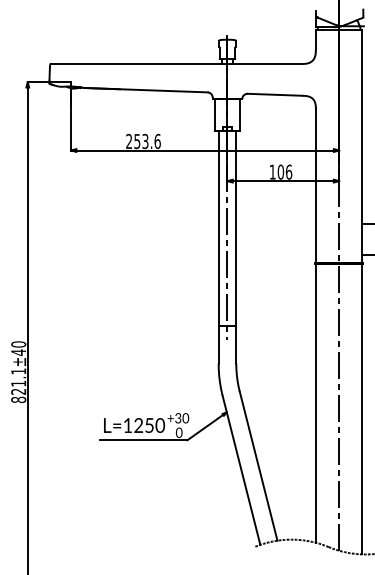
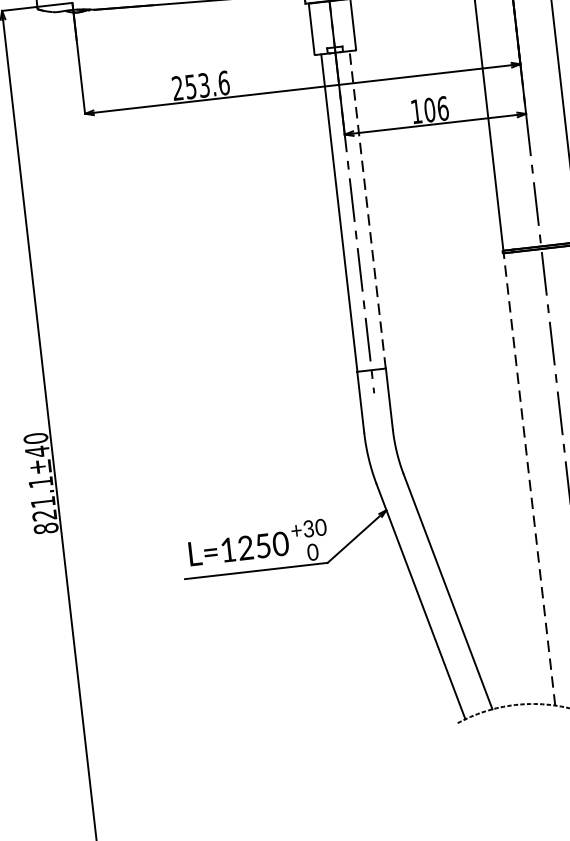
line: (236, 228) -> (368, 209), solid -> dashed
line: (315, 403) -> (528, 479), solid -> dashed

